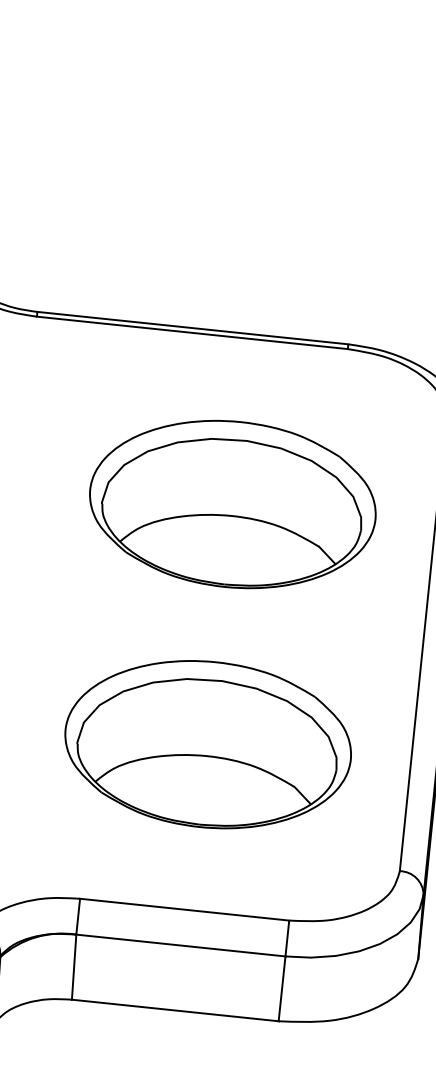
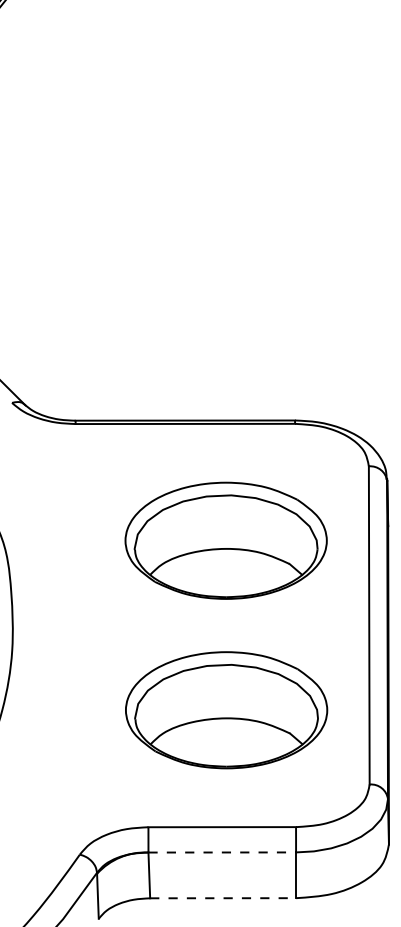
line: (181, 945) -> (222, 852), solid -> dashed
line: (175, 1010) -> (223, 898), solid -> dashed

